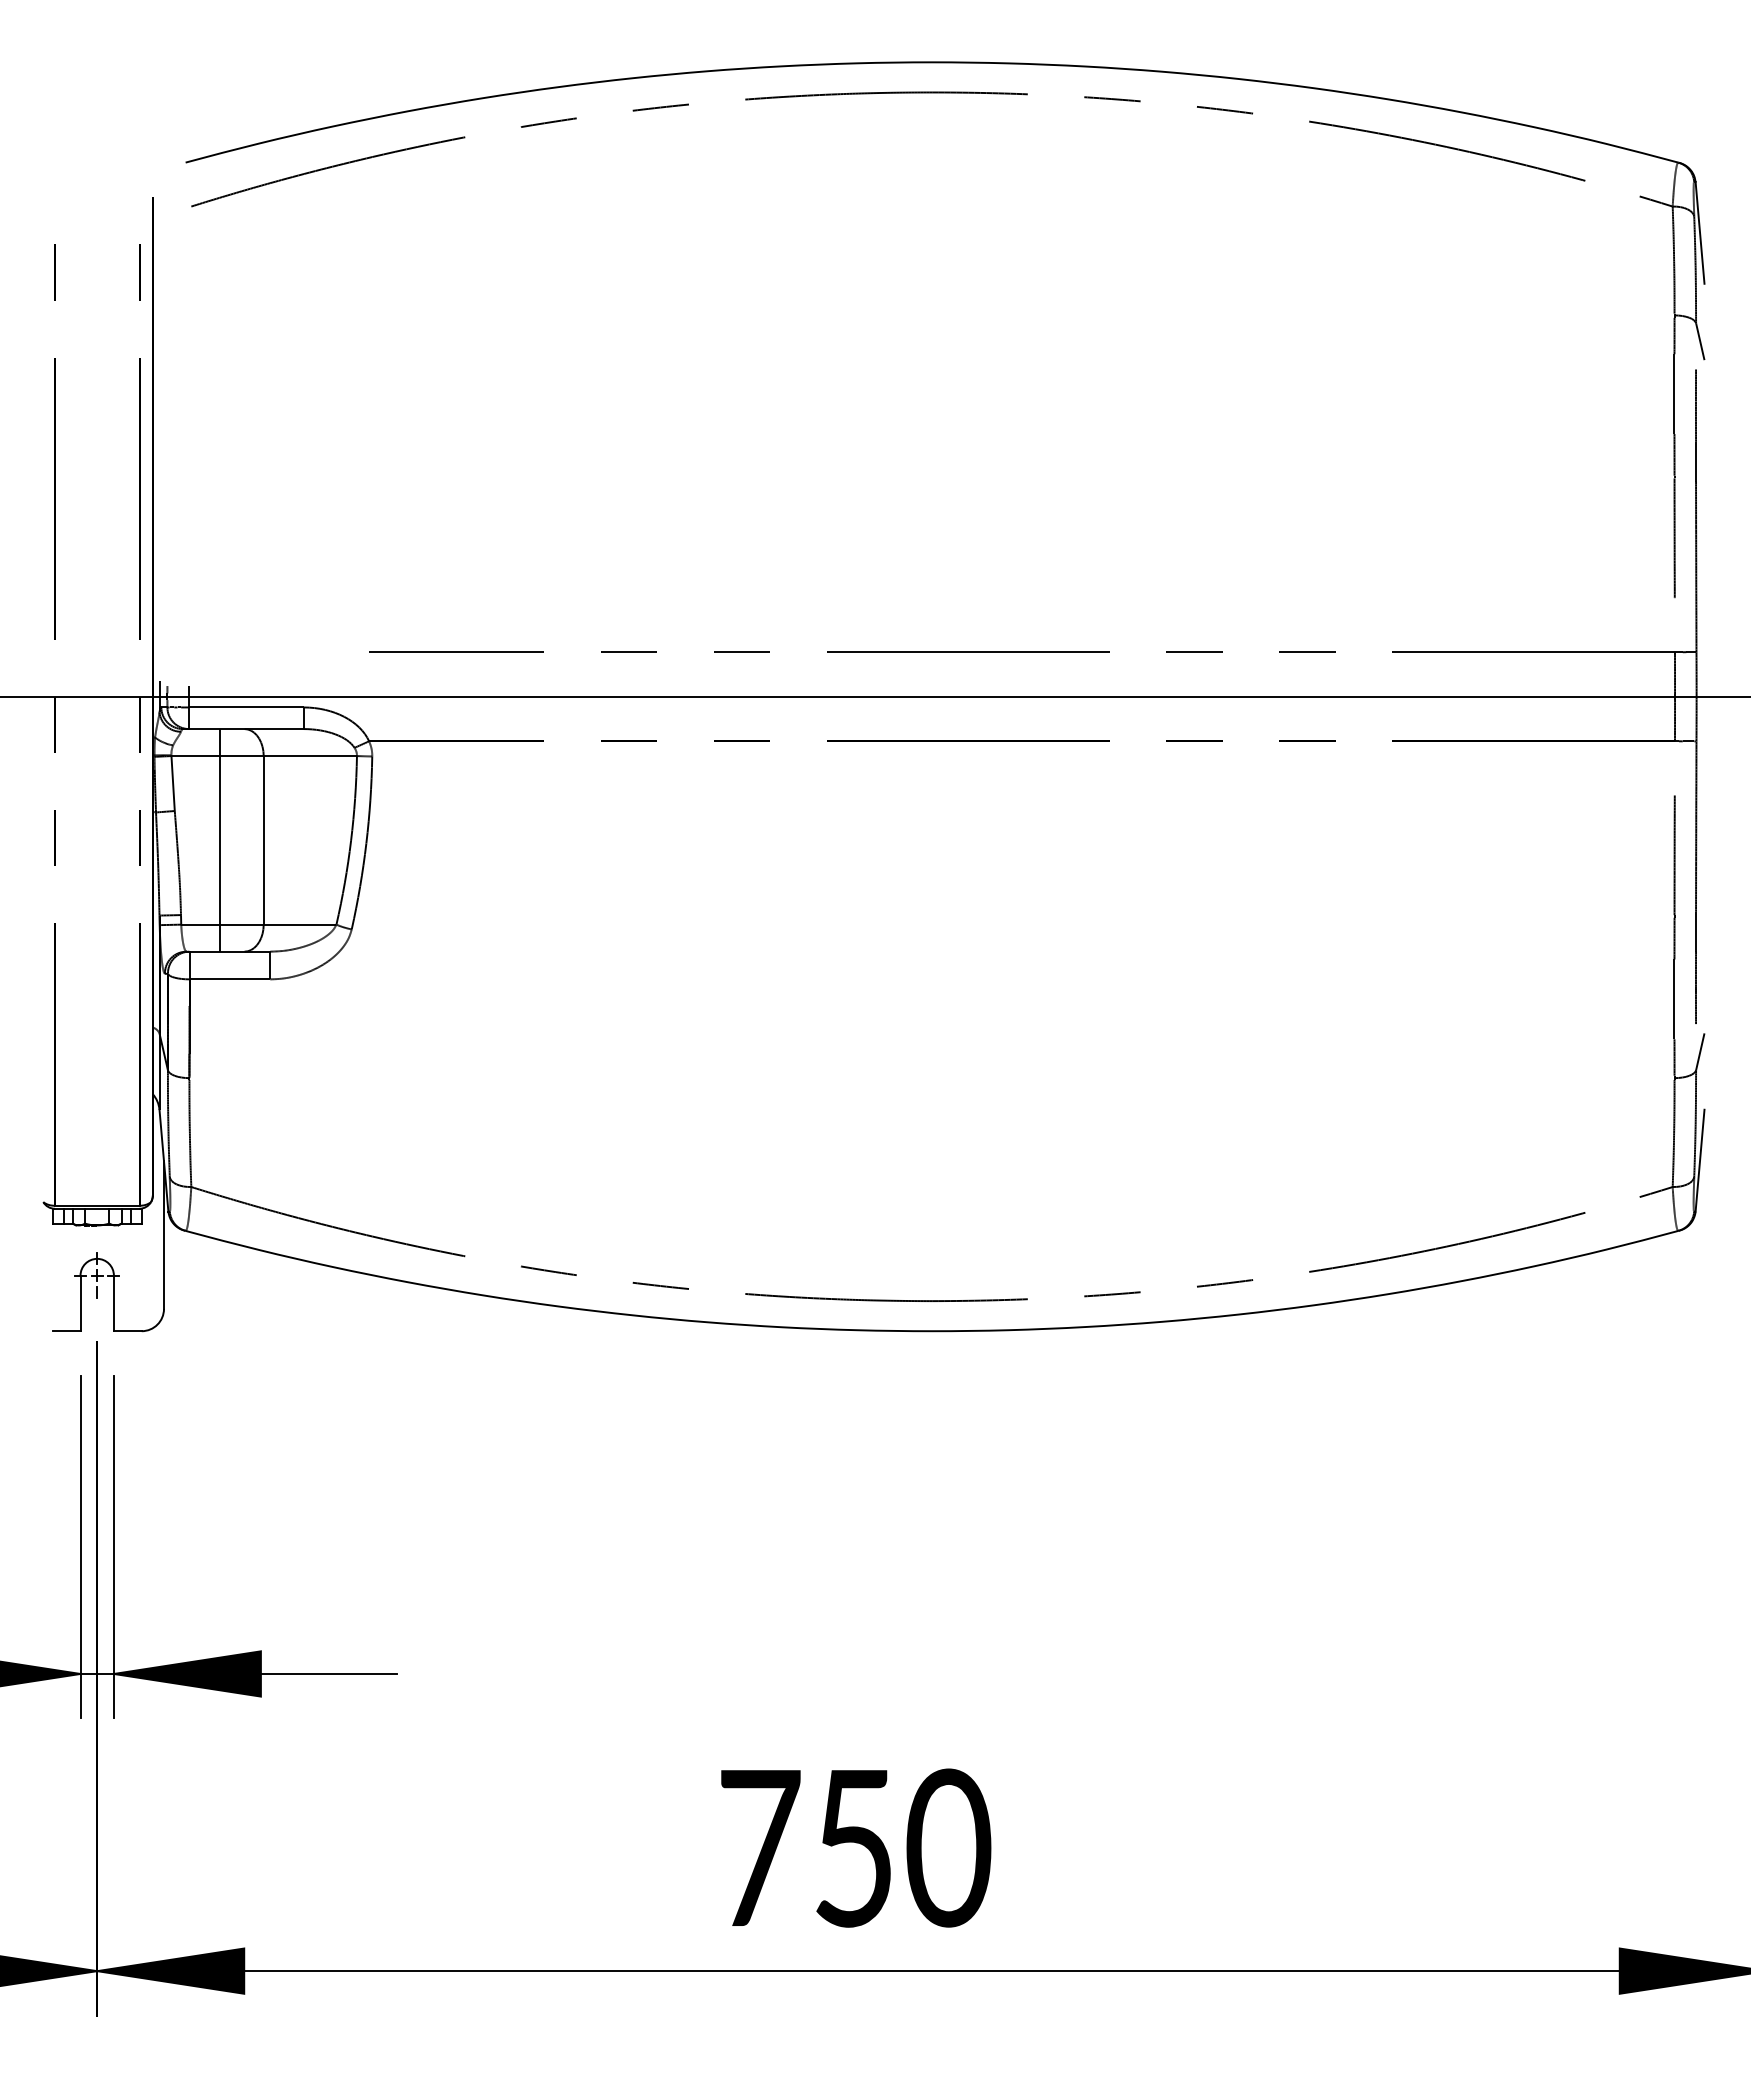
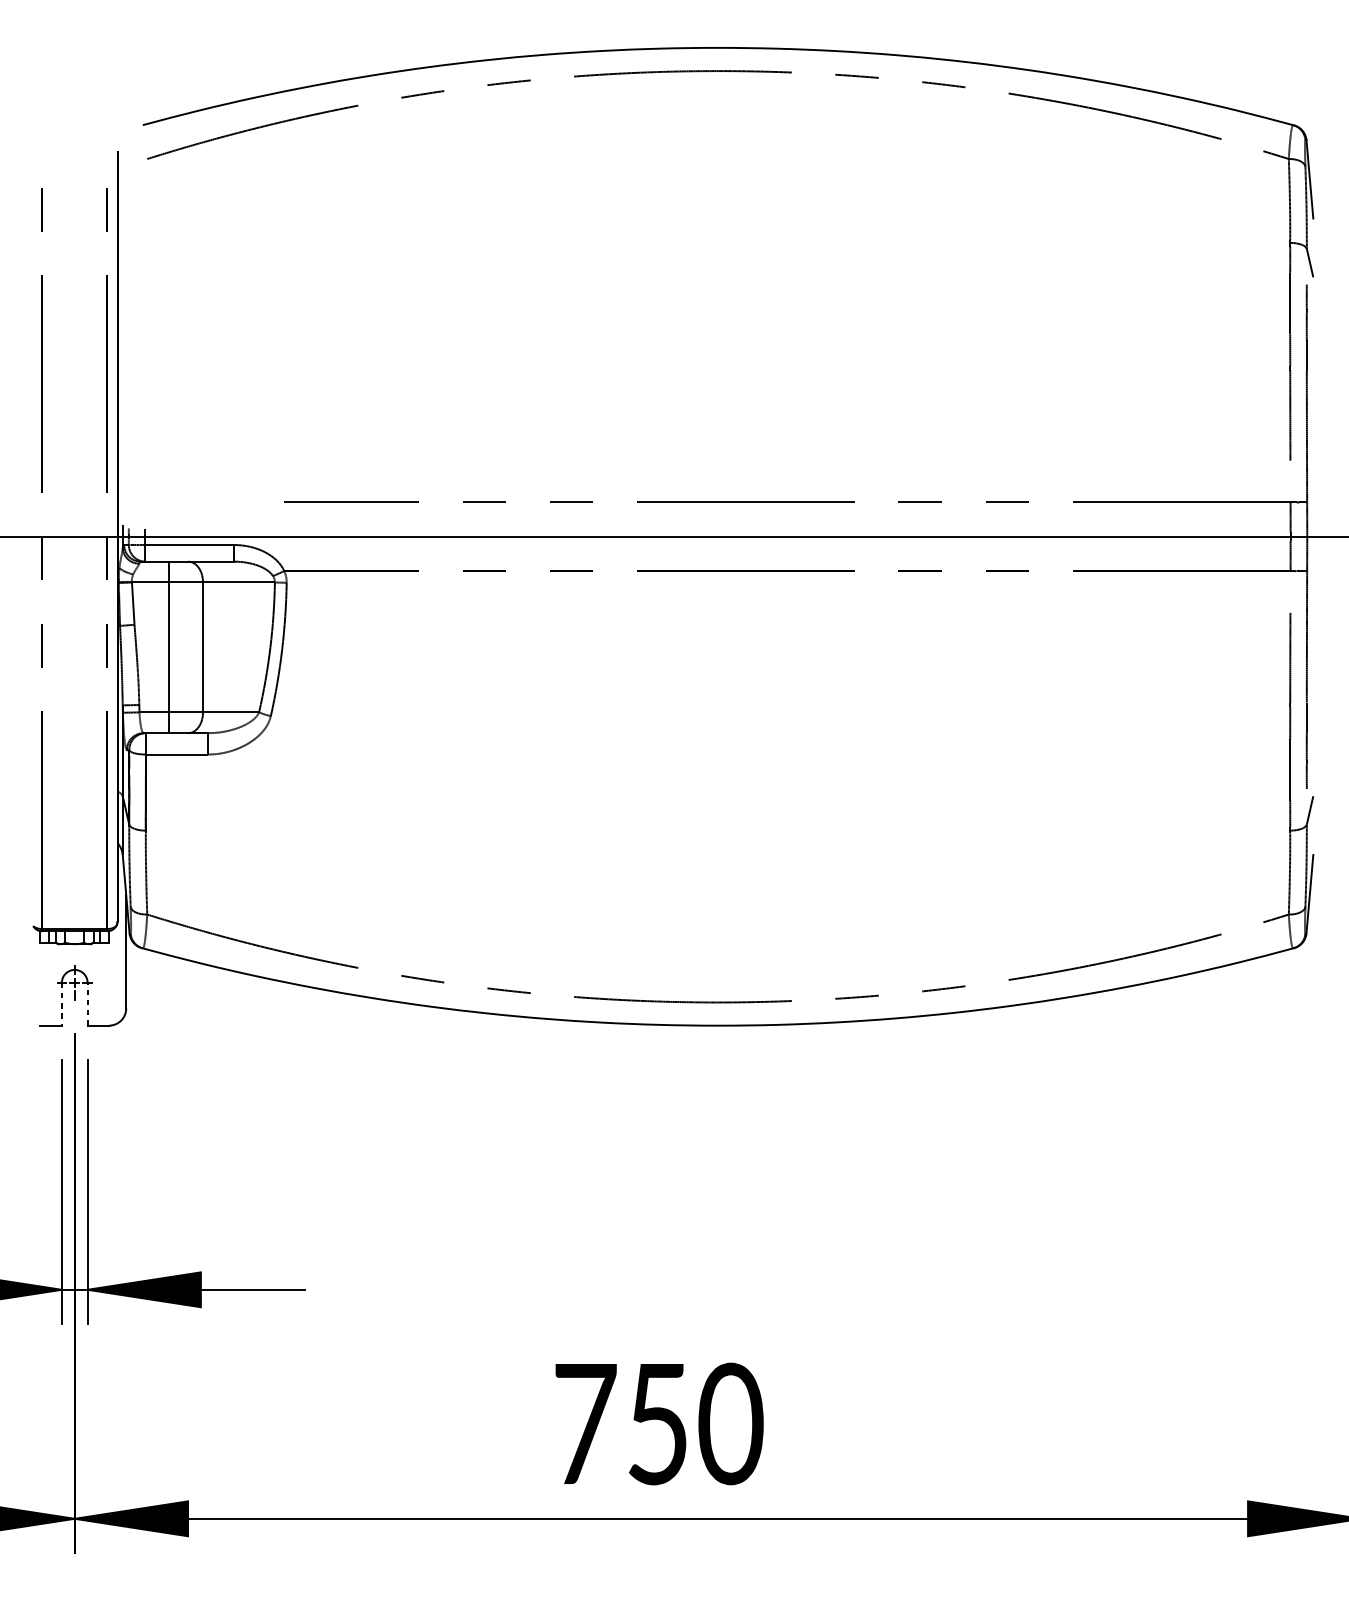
line: (80, 1303) -> (61, 1004), solid -> dashed
line: (113, 1303) -> (87, 1004), solid -> dashed

